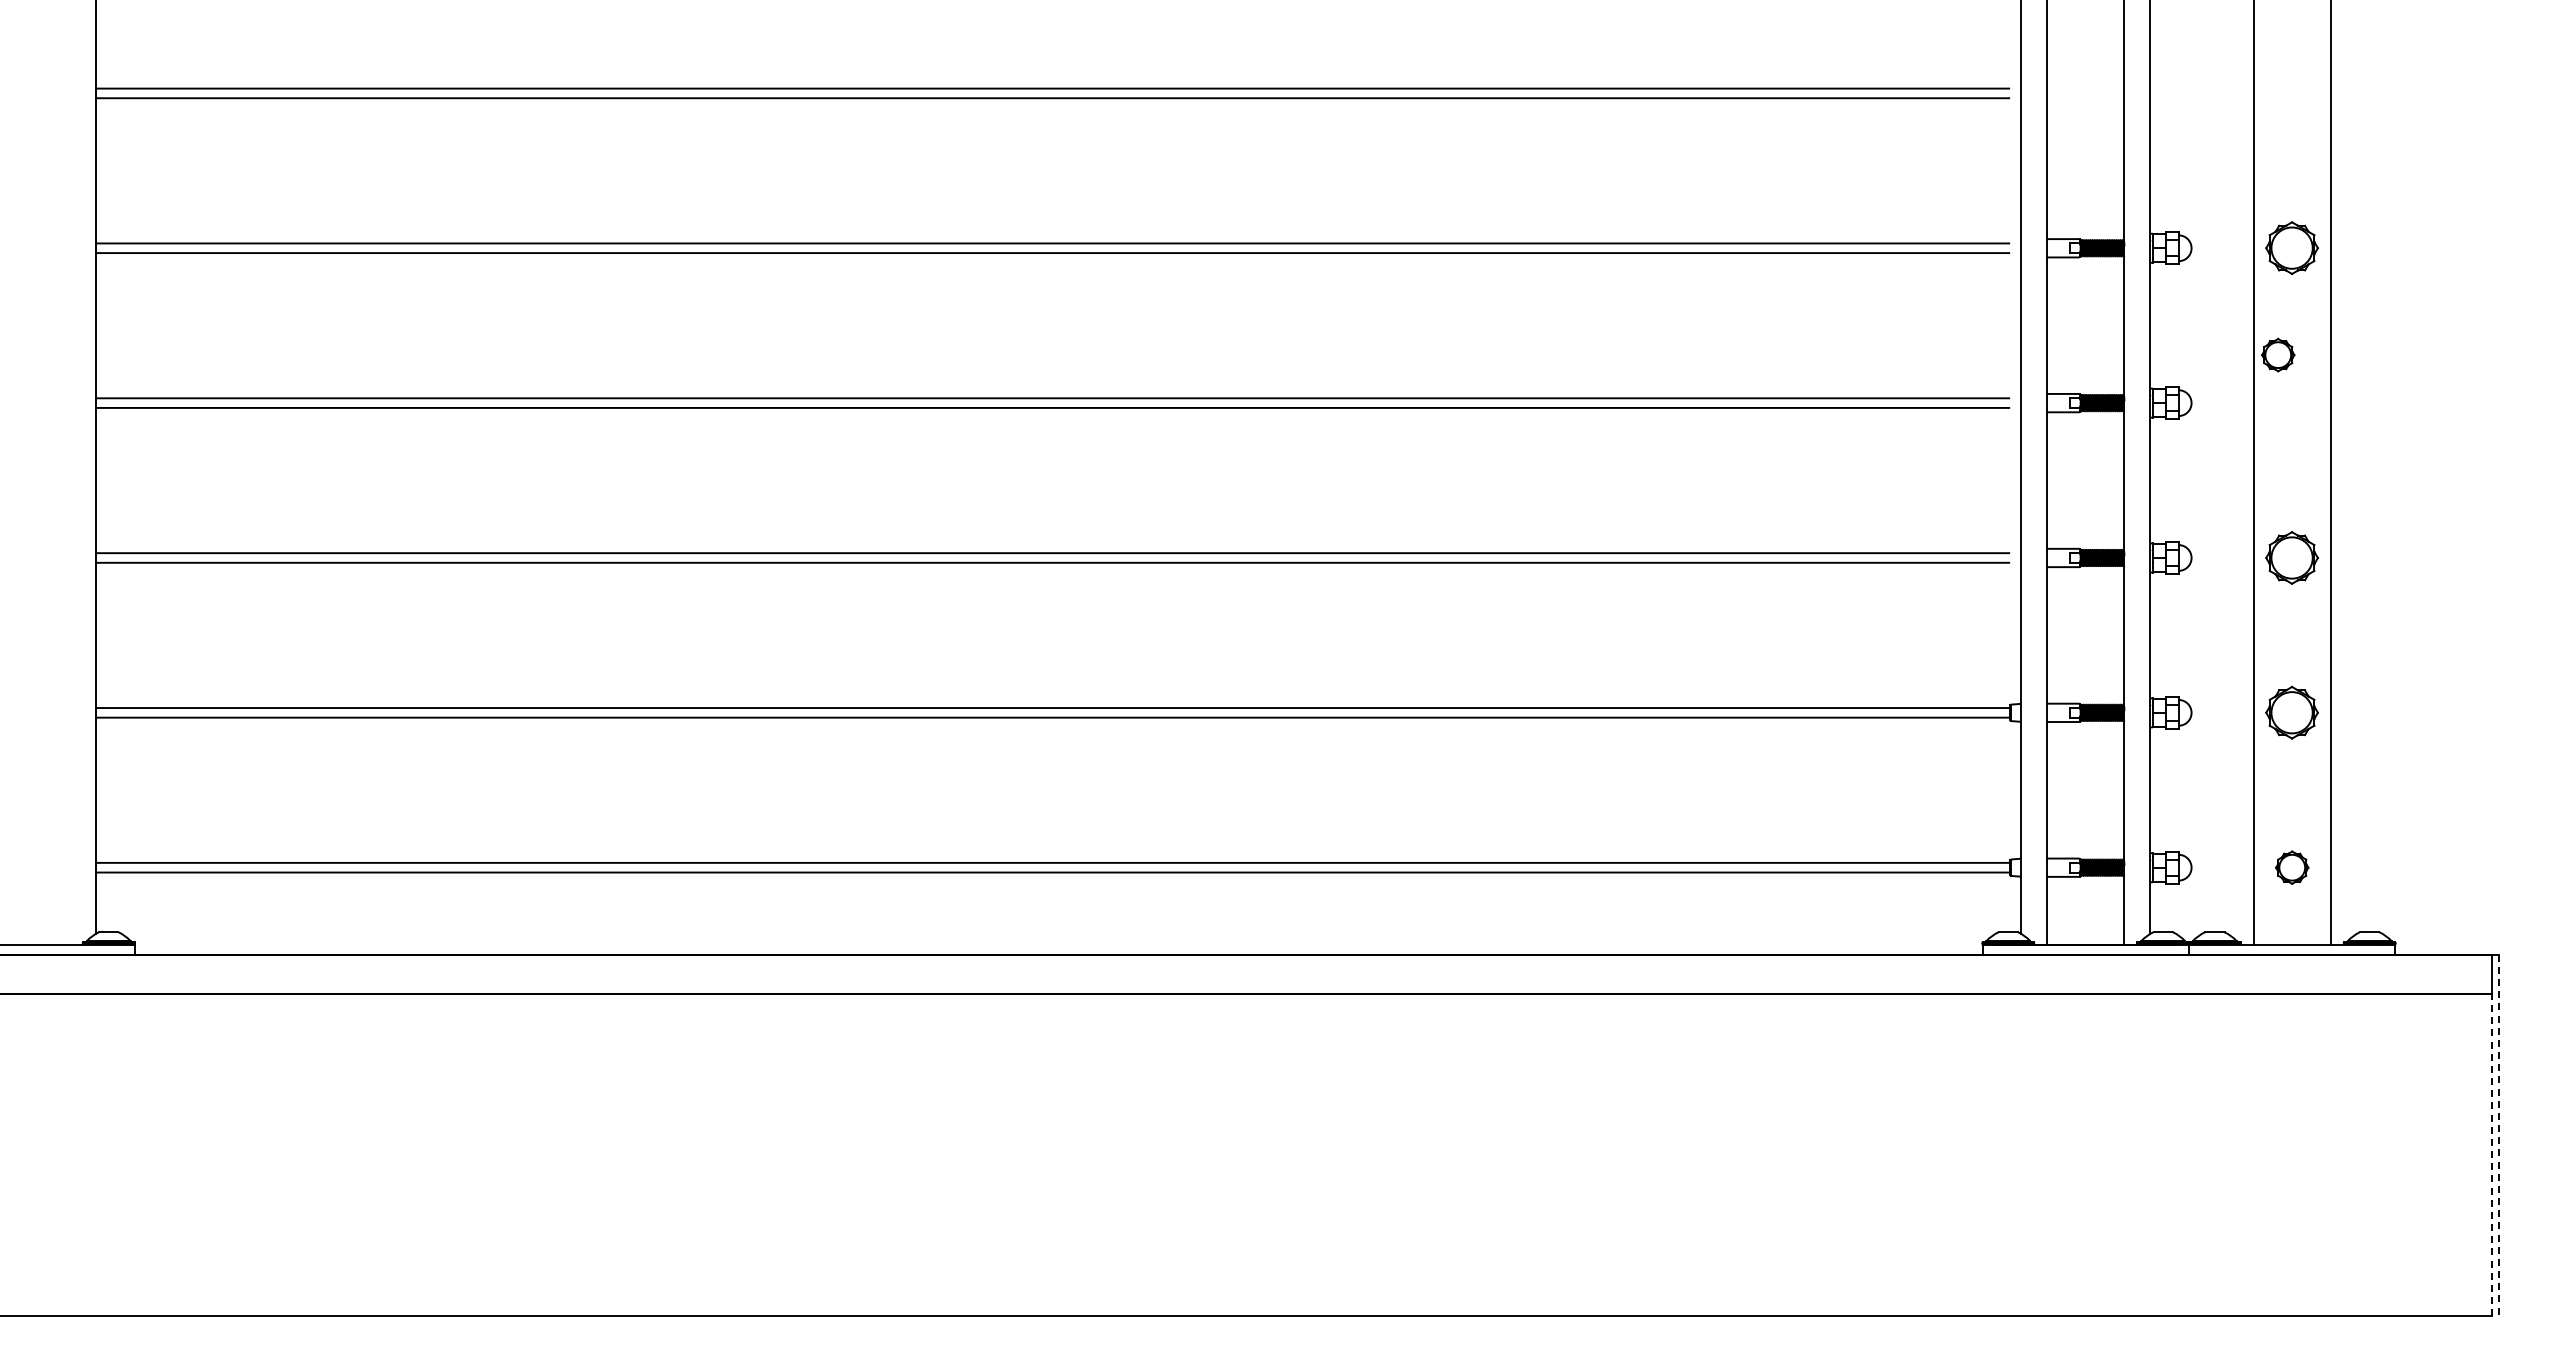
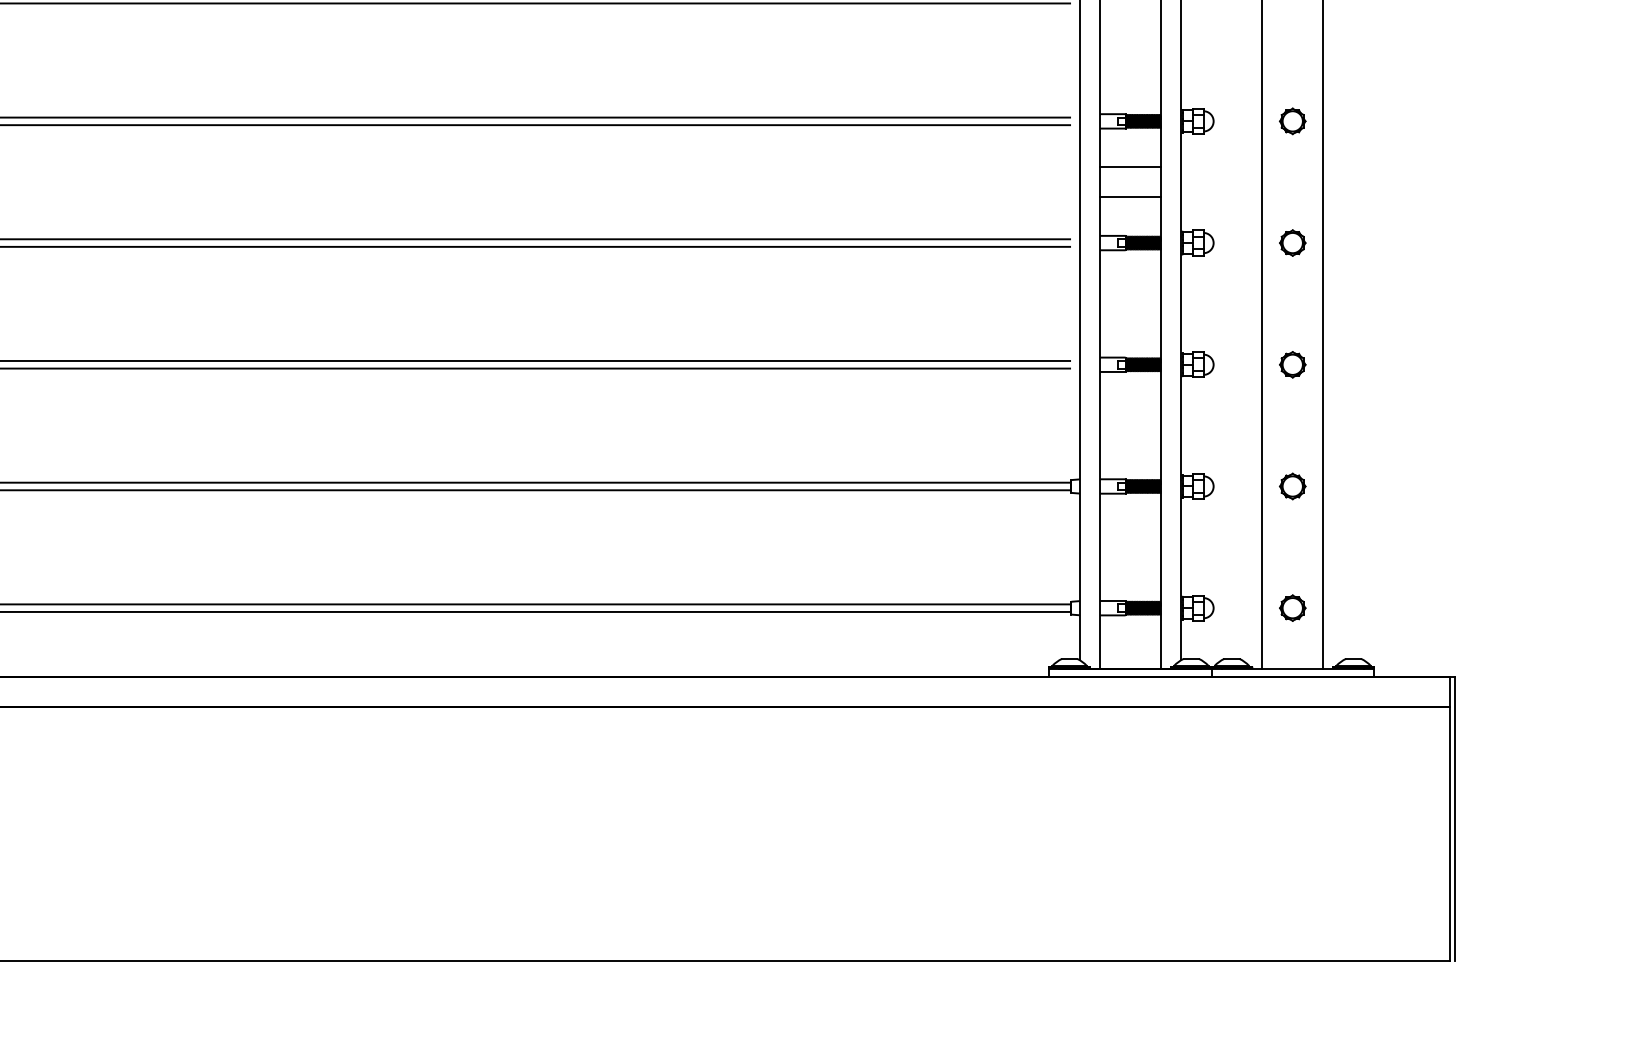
part: (2292, 248) -> (1292, 121), size x0.62
line: (2085, 306) -> (1130, 167), added
line: (2085, 345) -> (1130, 197), added
part: (2278, 354) -> (1292, 242), moved
part: (2292, 557) -> (1292, 364), size x0.62
part: (2292, 712) -> (1292, 486), size x0.62
line: (2498, 1135) -> (1454, 818), dashed -> solid
line: (2492, 1154) -> (1450, 833), dashed -> solid

